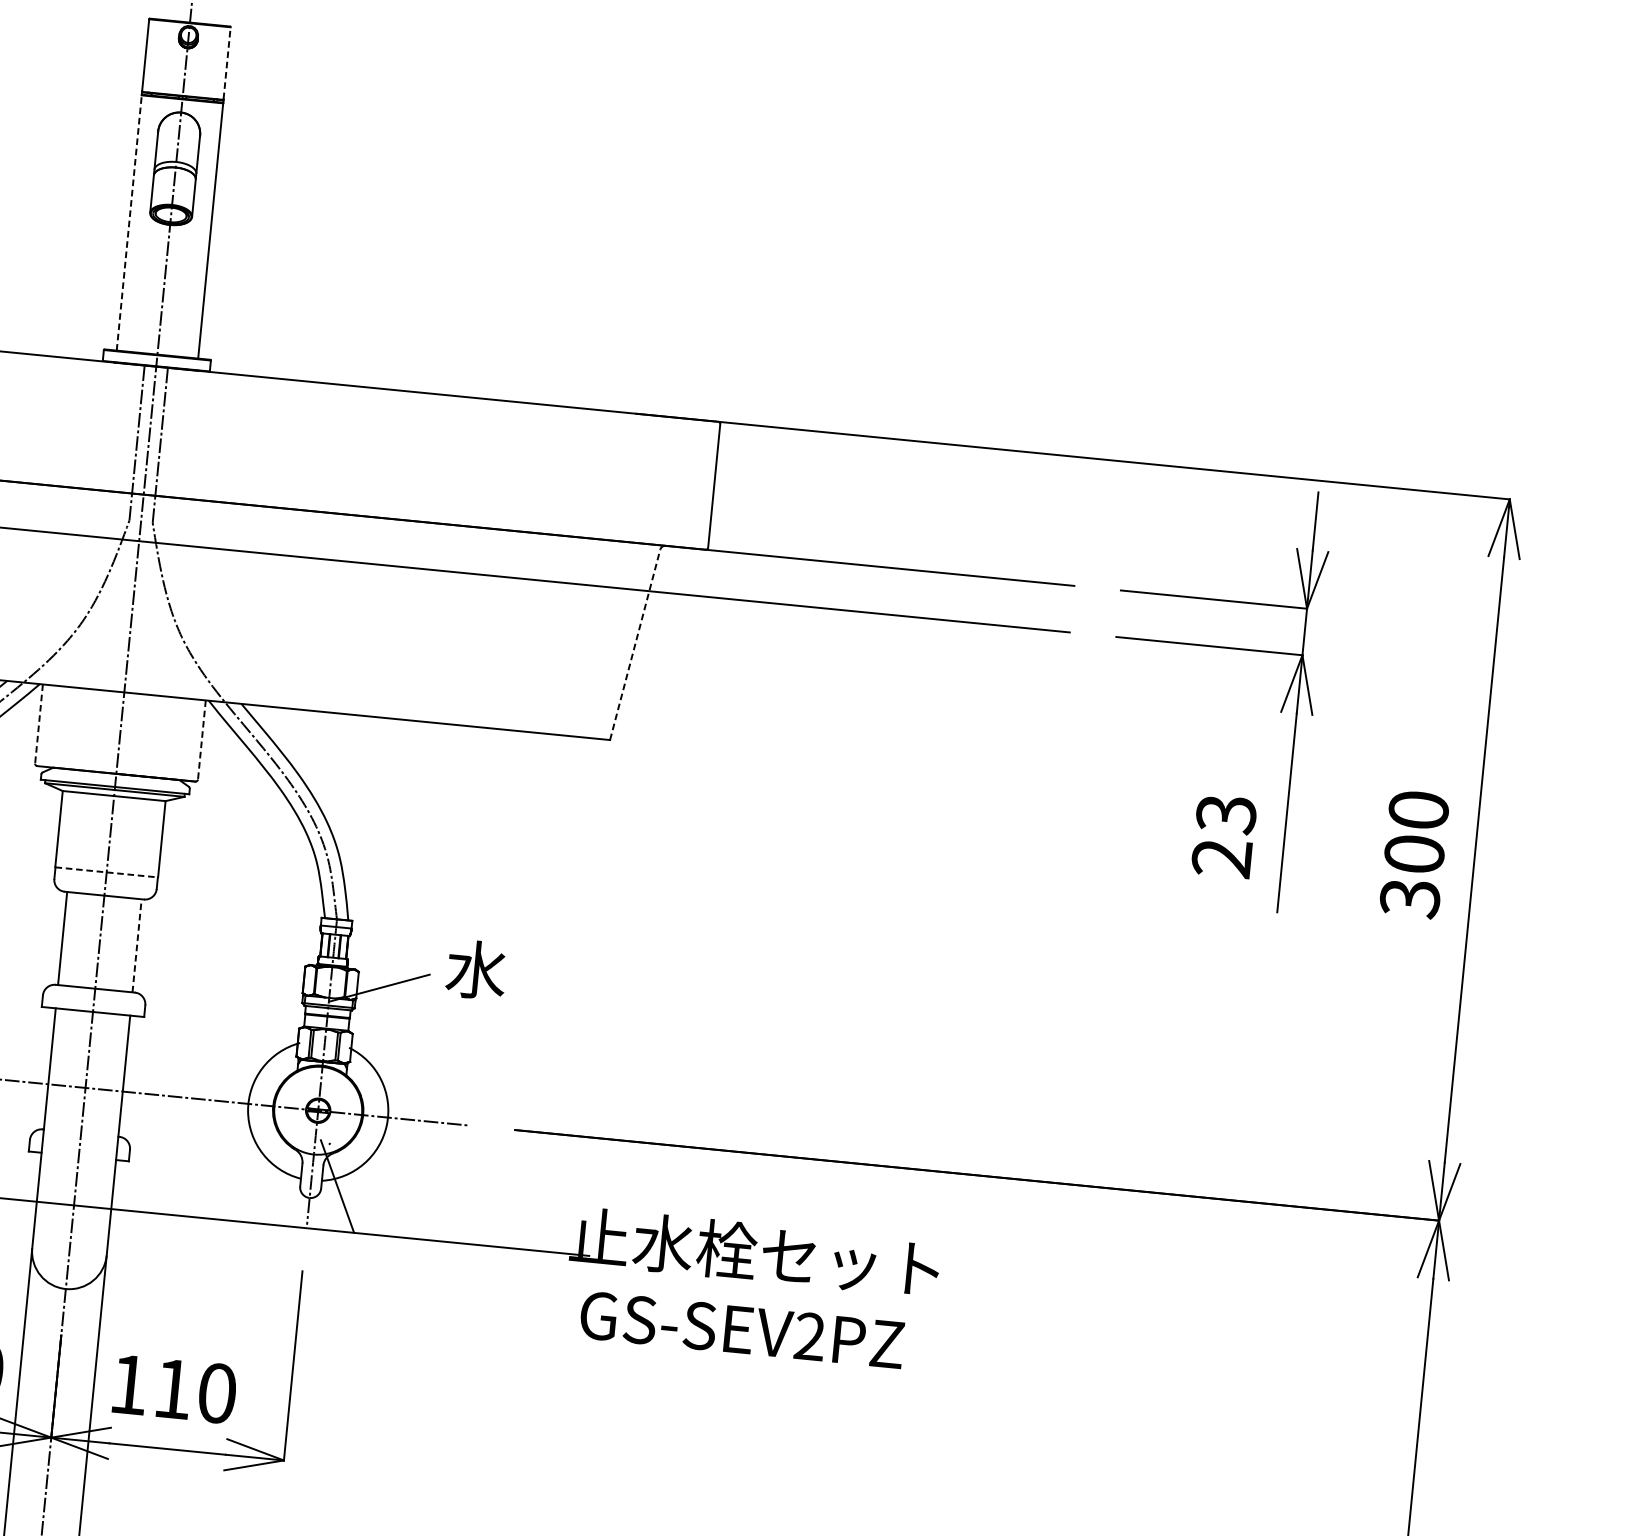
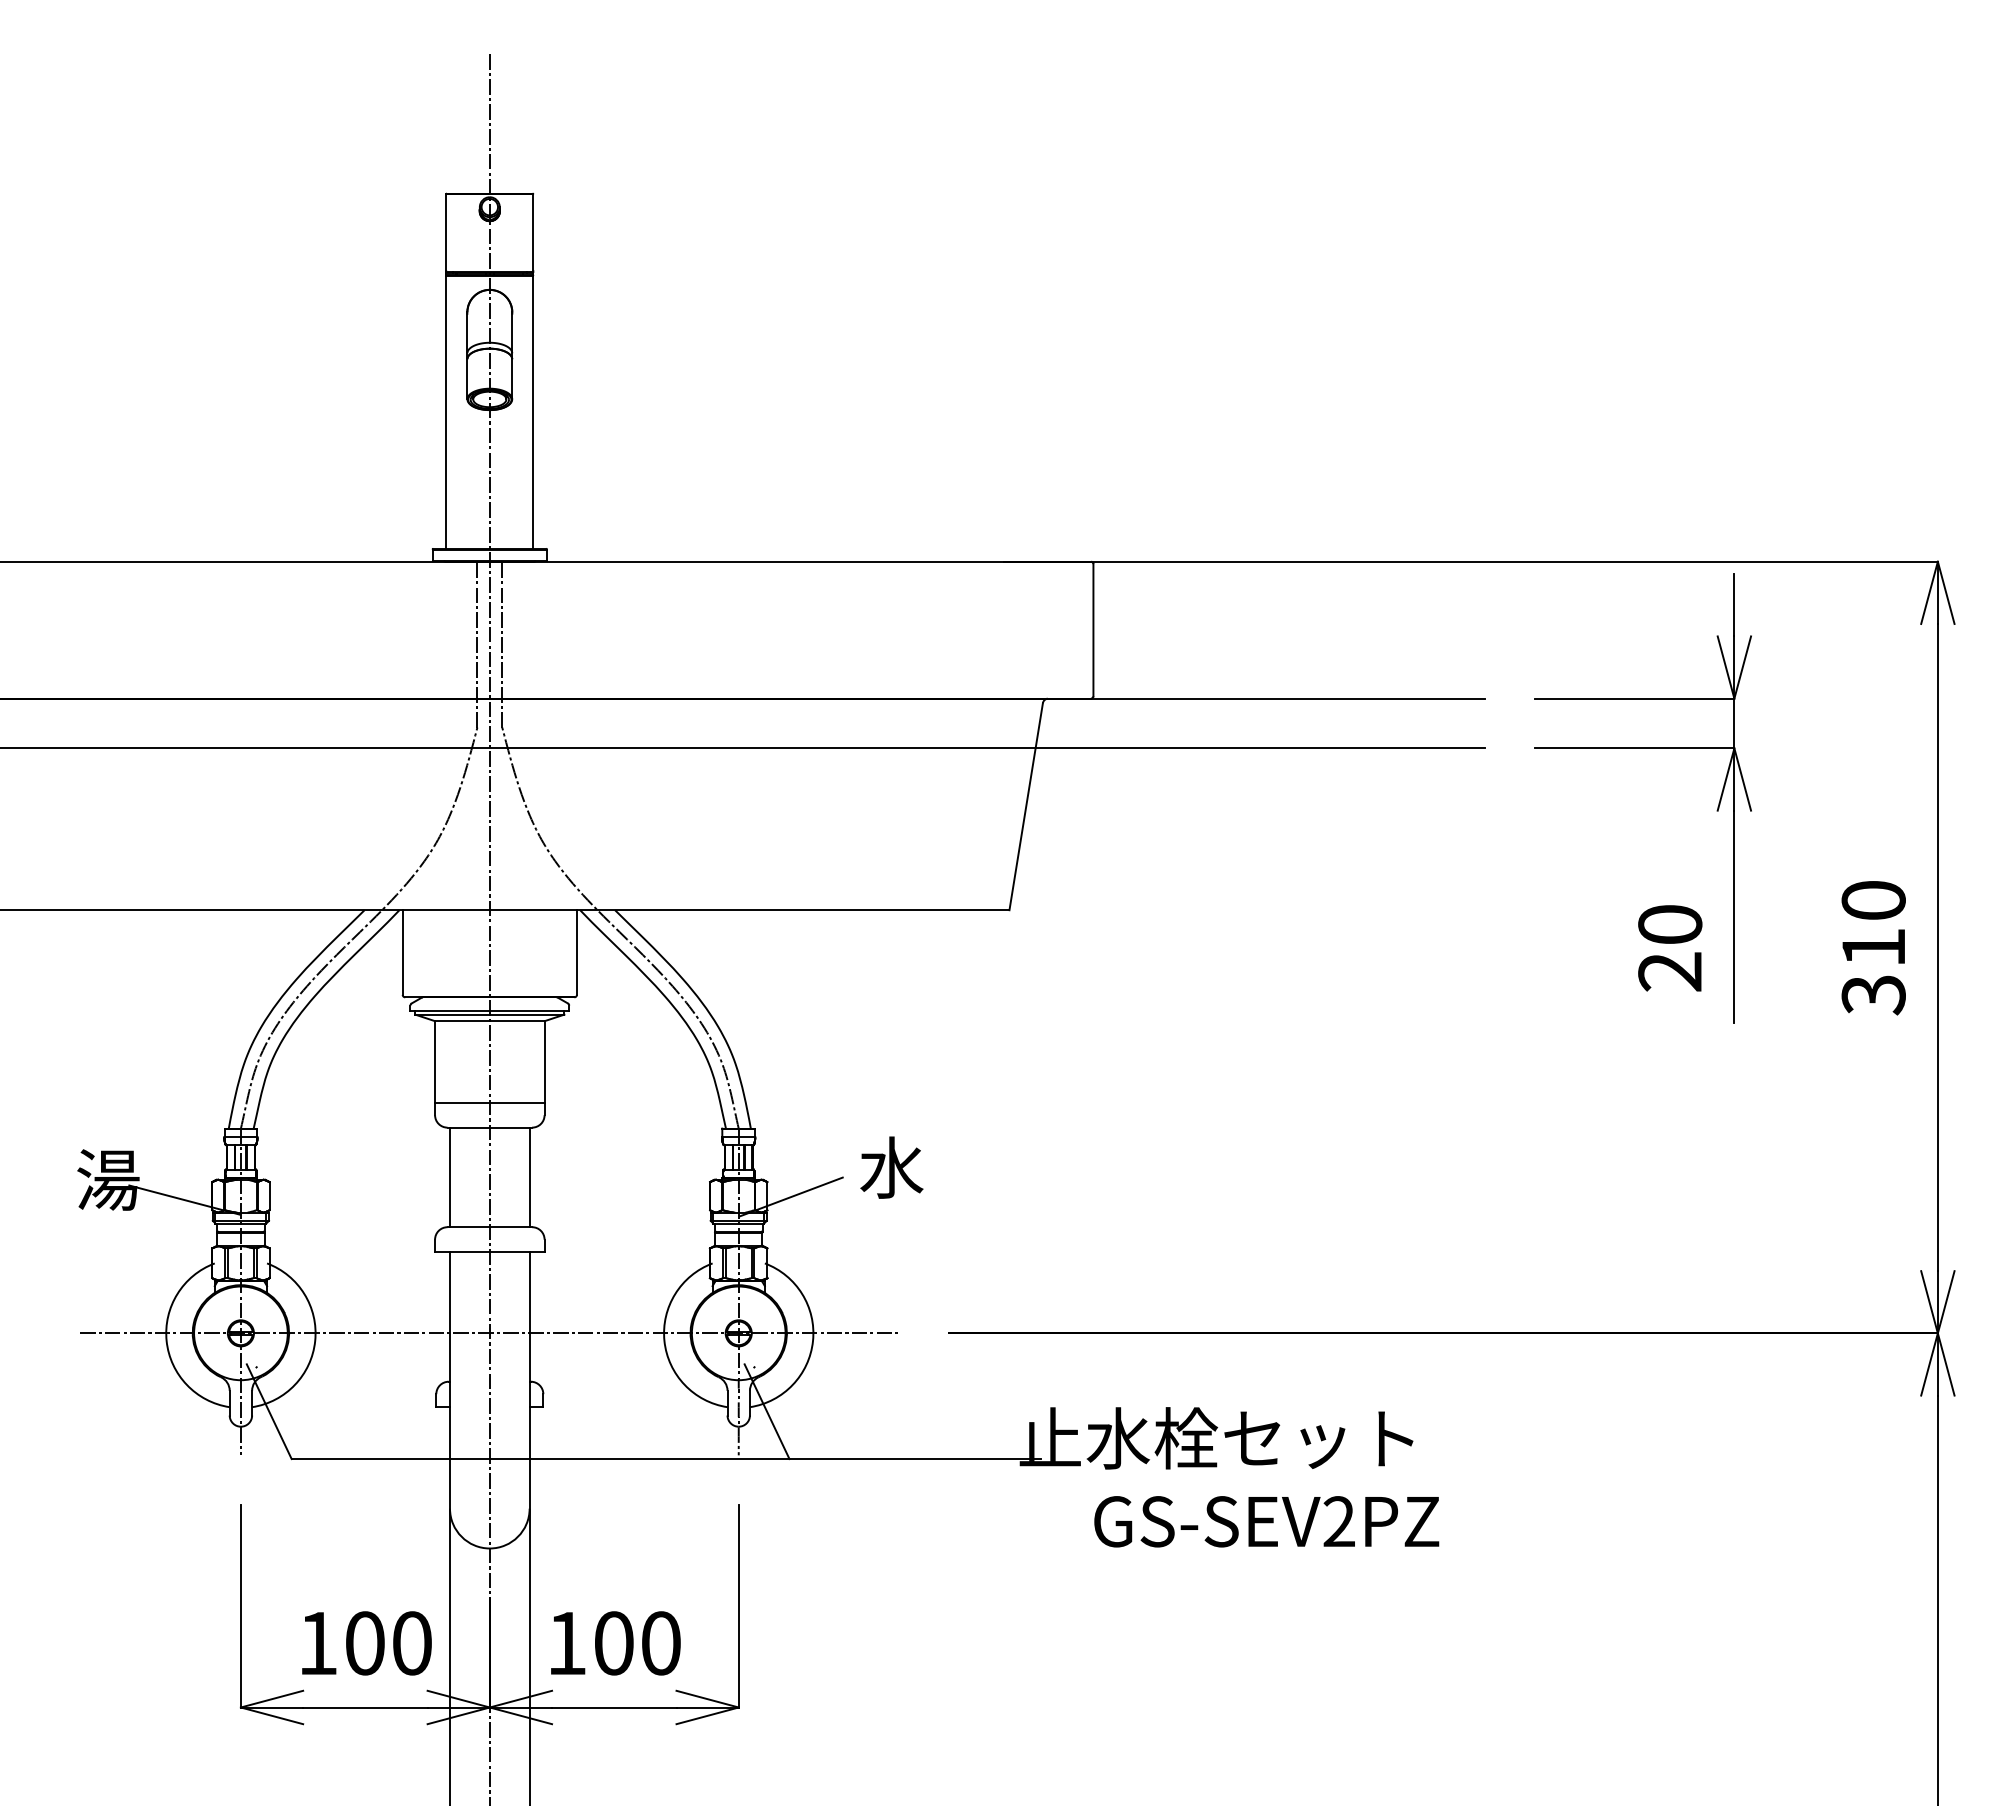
line: (227, 62) -> (533, 232), dashed -> solid
line: (129, 223) -> (446, 412), dashed -> solid
line: (635, 644) -> (1026, 806), dashed -> solid
line: (38, 724) -> (402, 953), dashed -> solid
line: (201, 740) -> (576, 953), dashed -> solid
text: (1226, 814) -> (1670, 925), 23 -> 20
text: (1414, 854) -> (1873, 947), 300 -> 310
line: (106, 872) -> (489, 1102), dashed -> solid
line: (136, 945) -> (529, 1177), dashed -> solid
text: (741, 1329) -> (1266, 1521), moved
text: (173, 1389) -> (614, 1643), 110 -> 100

